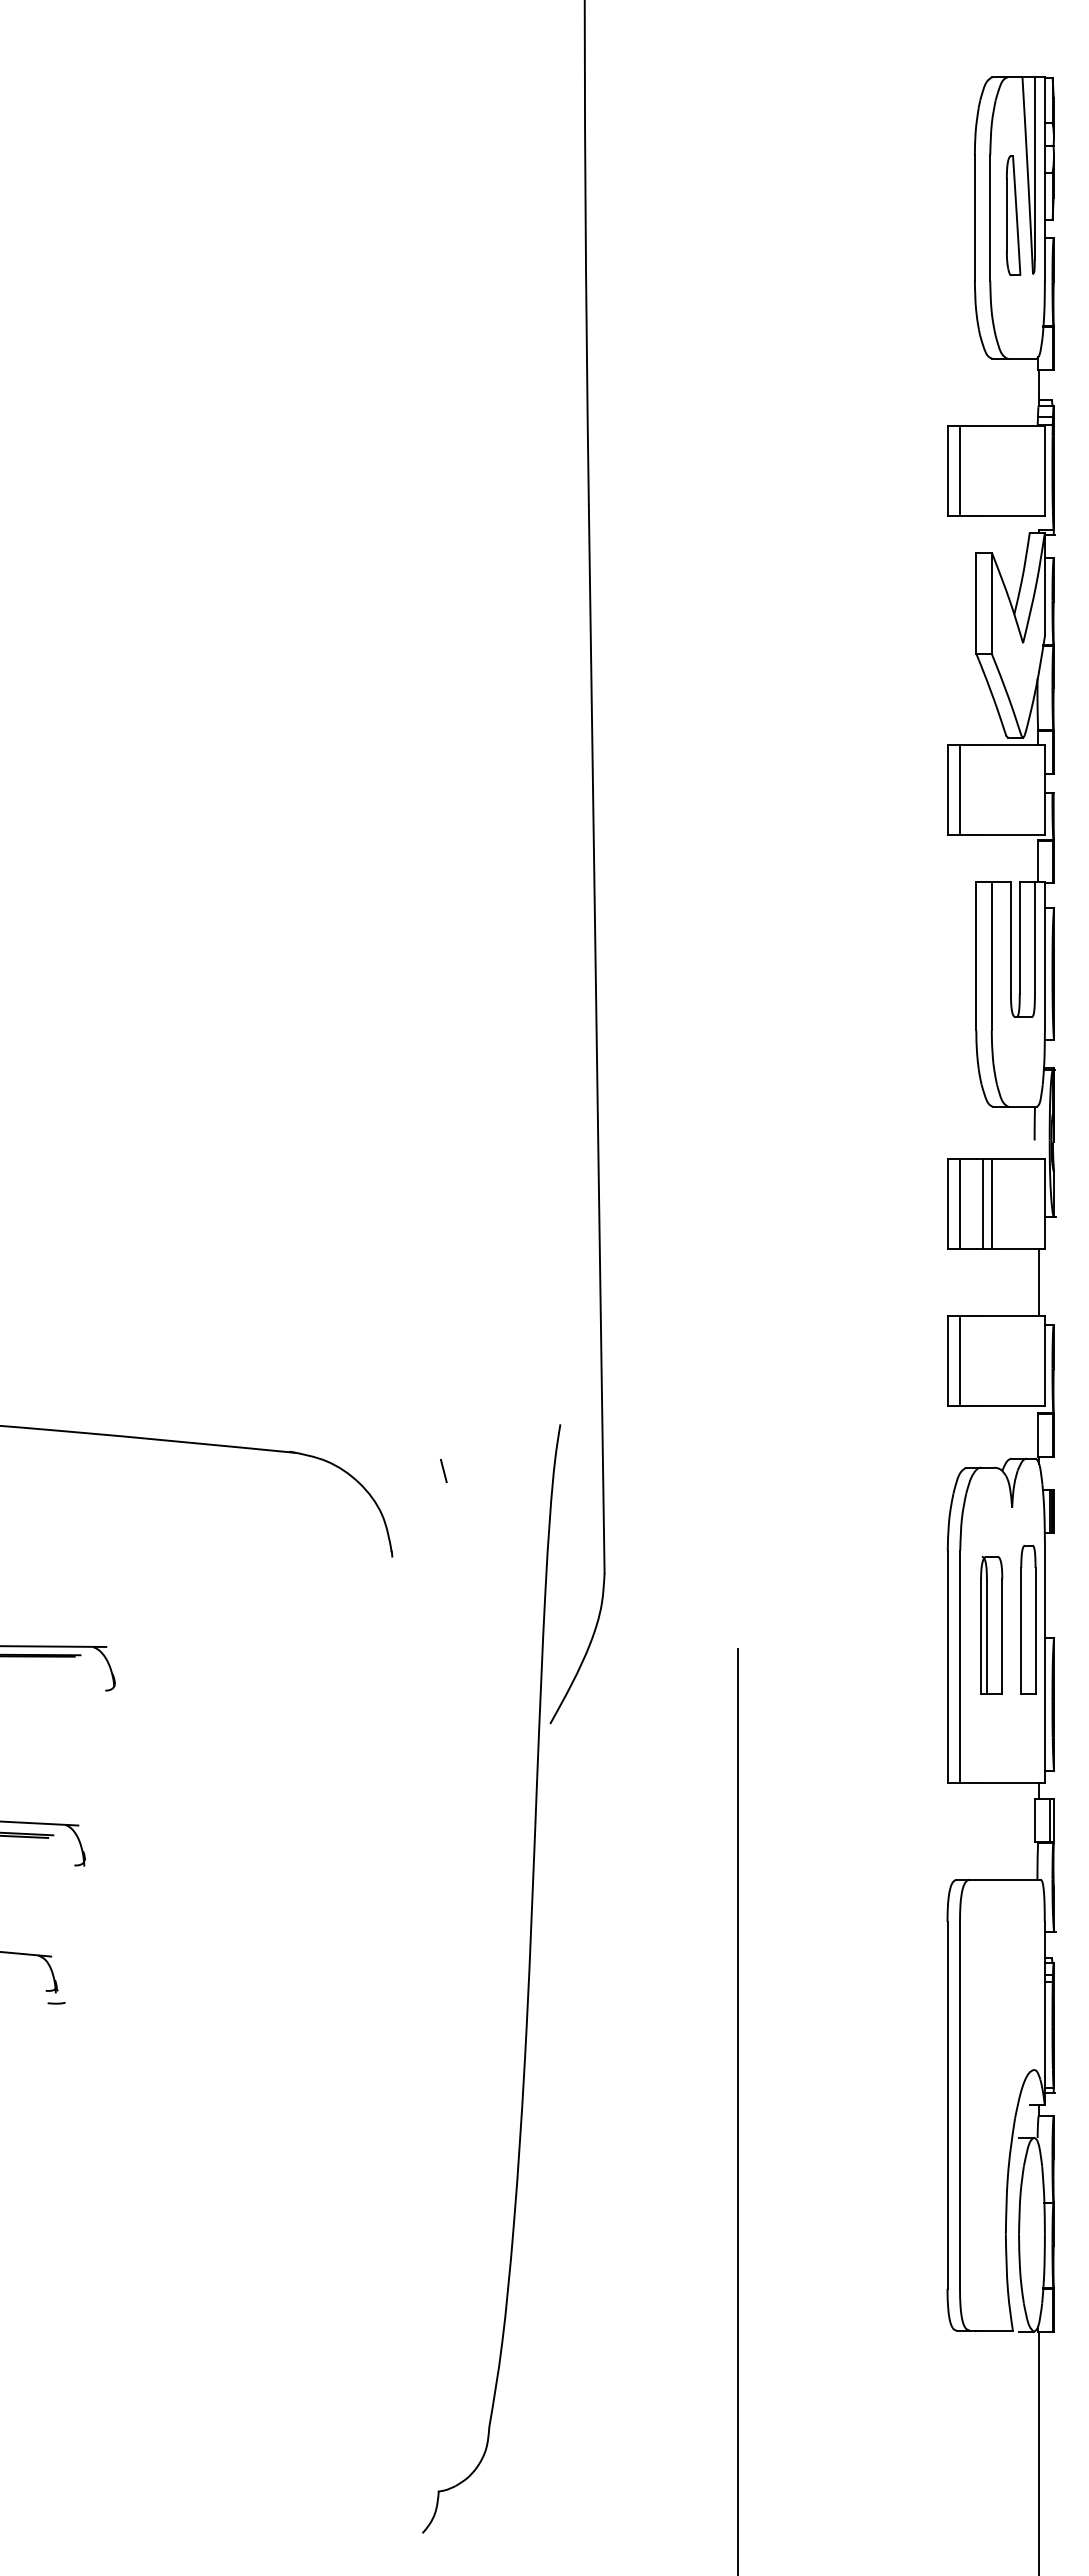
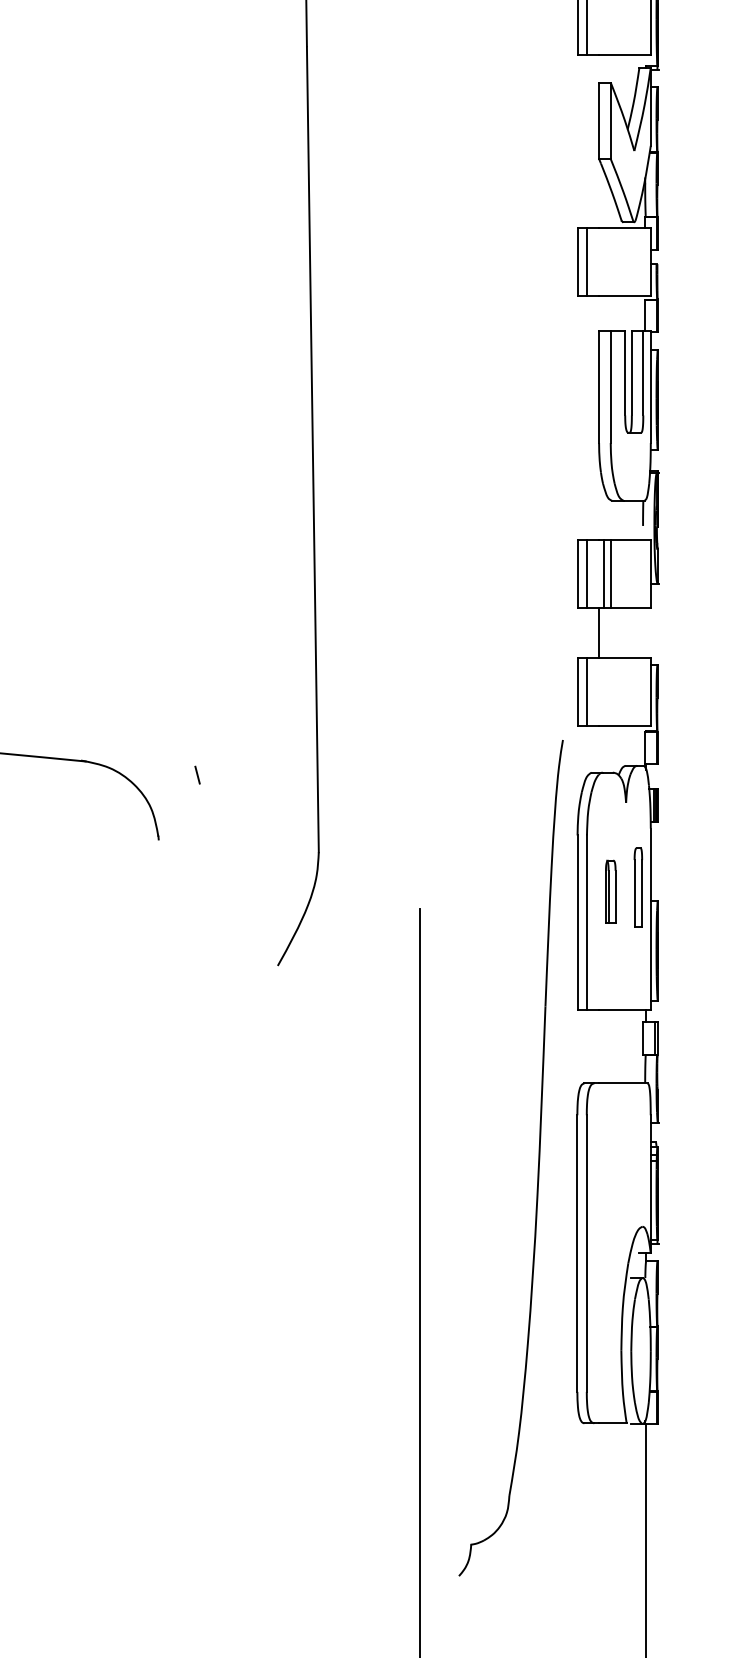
line: (1038, 1282) -> (598, 633), moved
part: (1028, 1619) -> (638, 887), size x0.7
part: (991, 1625) -> (610, 891), size x0.6
part: (527, 1982) -> (538, 1160), moved

